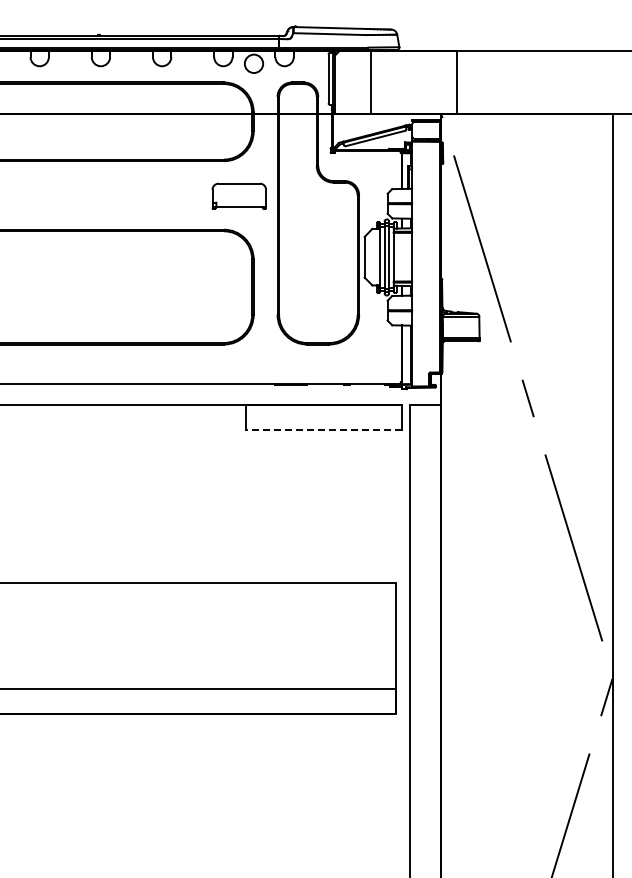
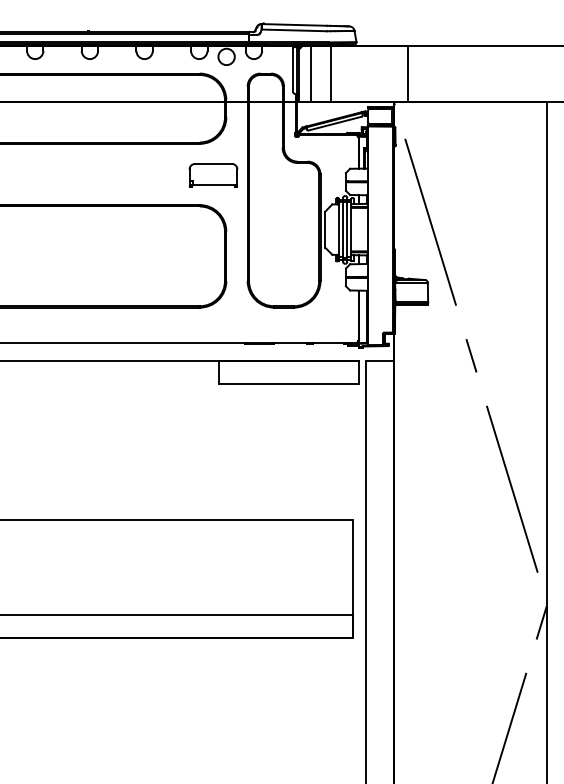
line: (348, 82) -> (311, 73), added
line: (323, 429) -> (288, 383), dashed -> solid

